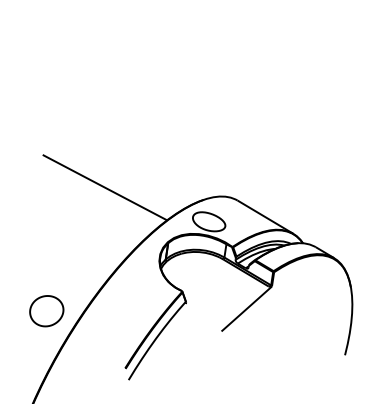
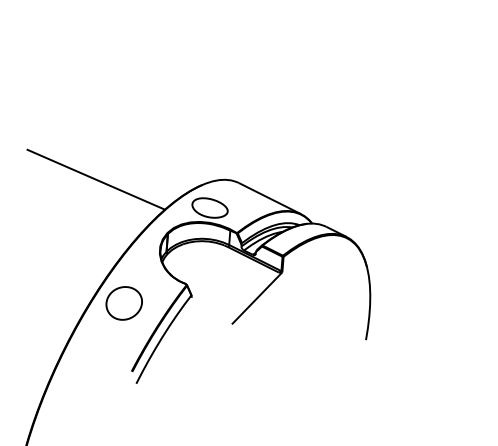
part: (46, 311) -> (123, 303), moved

